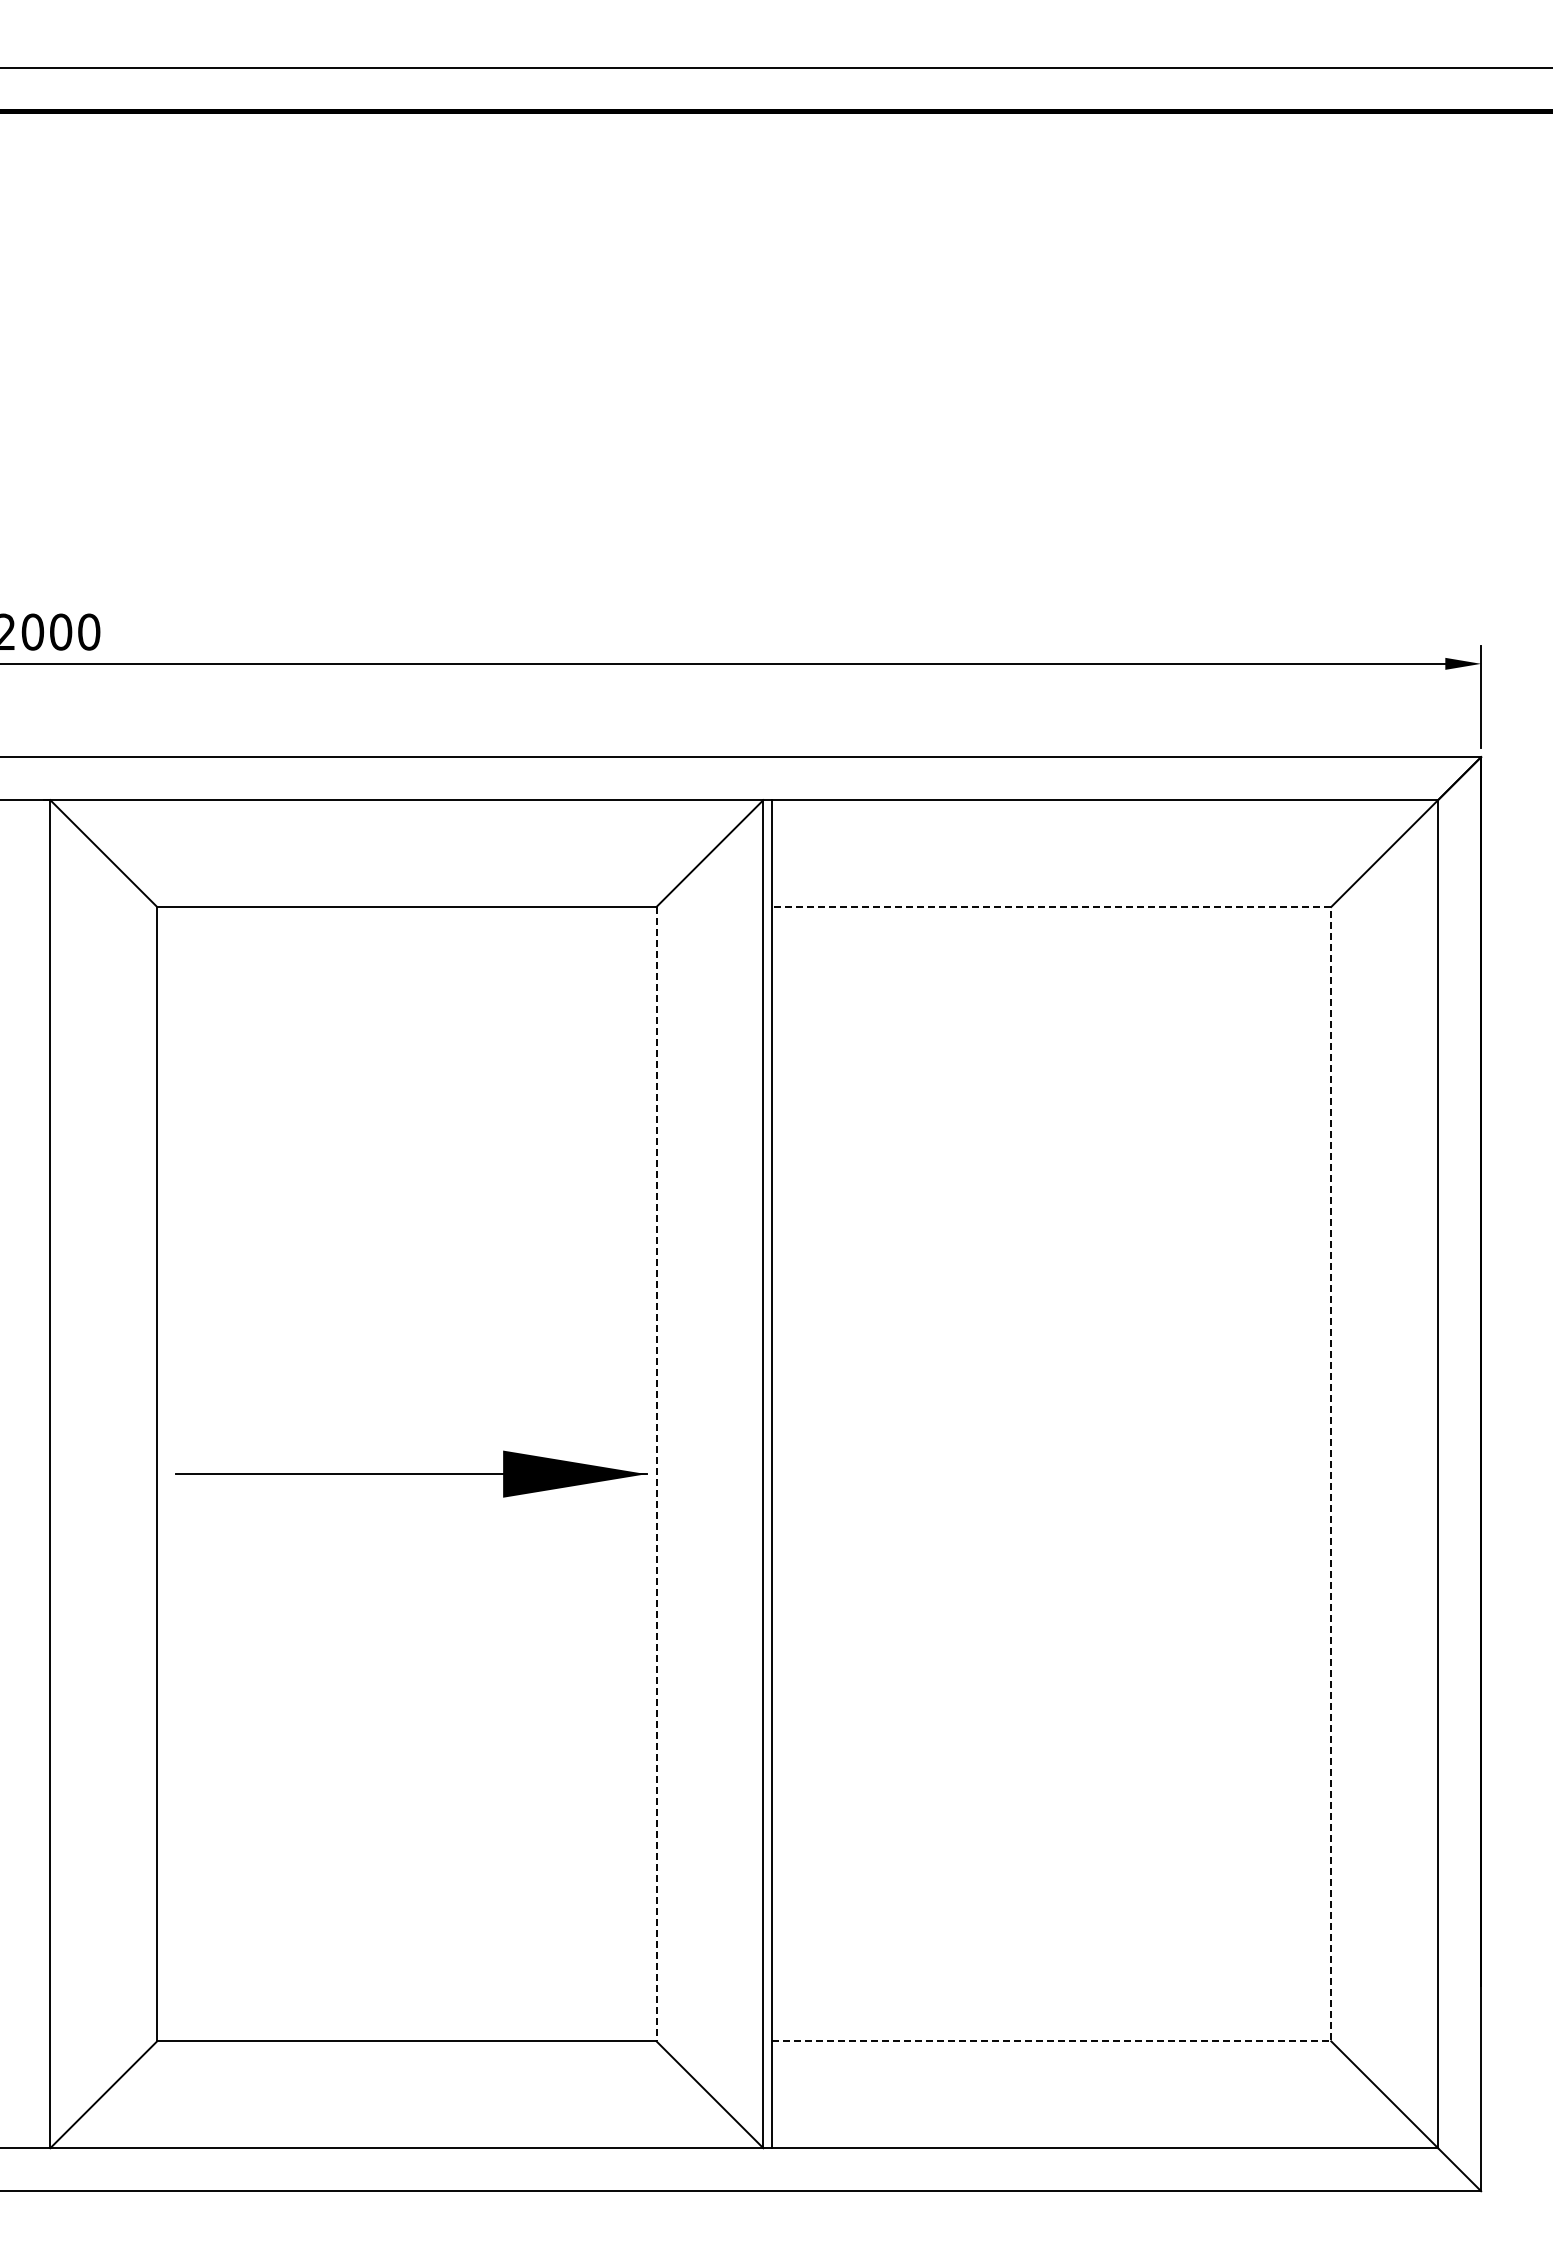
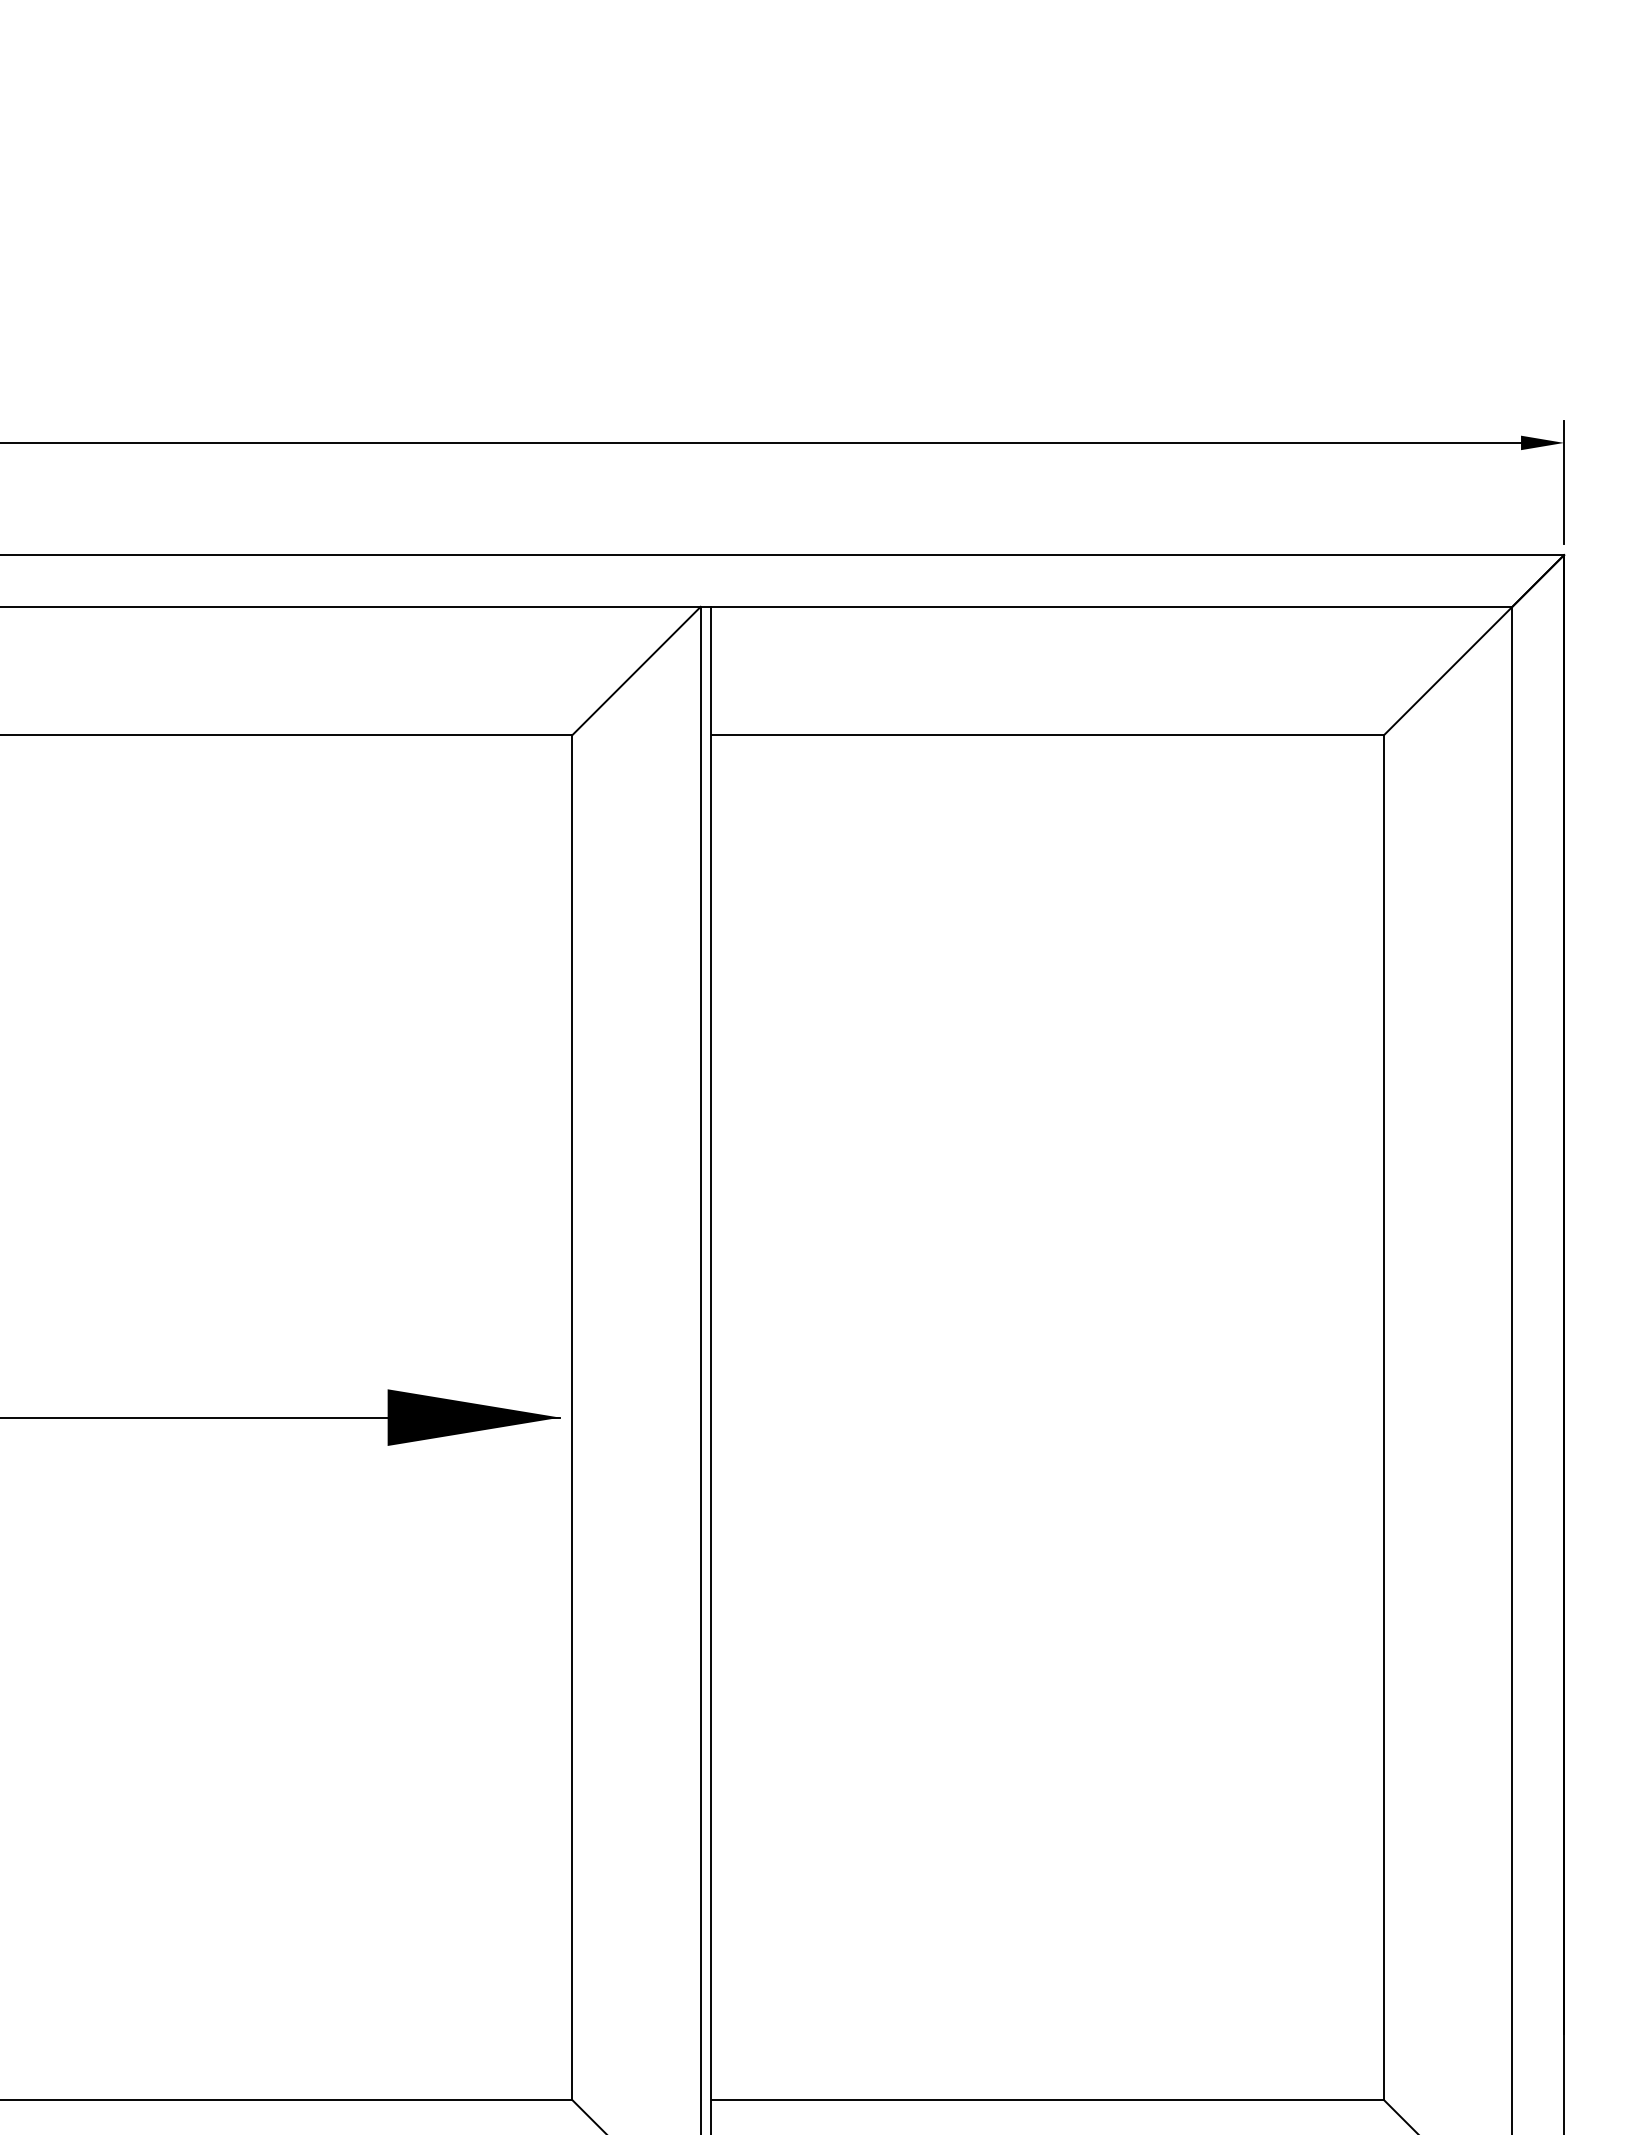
line: (1331, 1473) -> (1384, 1416), dashed -> solid
line: (656, 1474) -> (572, 1418), dashed -> solid

